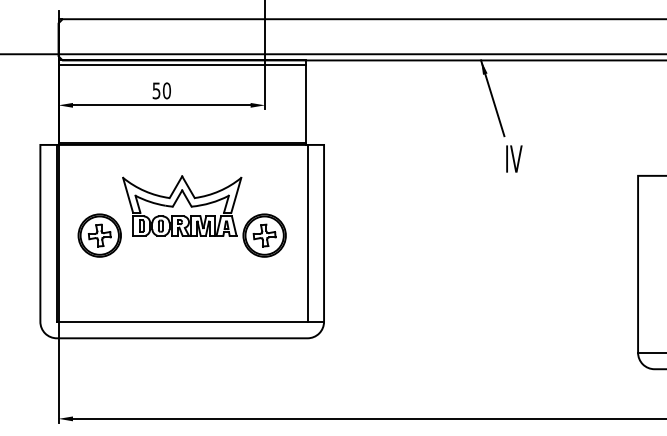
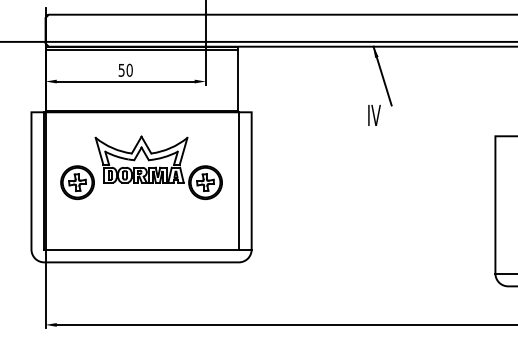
text: (514, 158) -> (374, 115), moved

